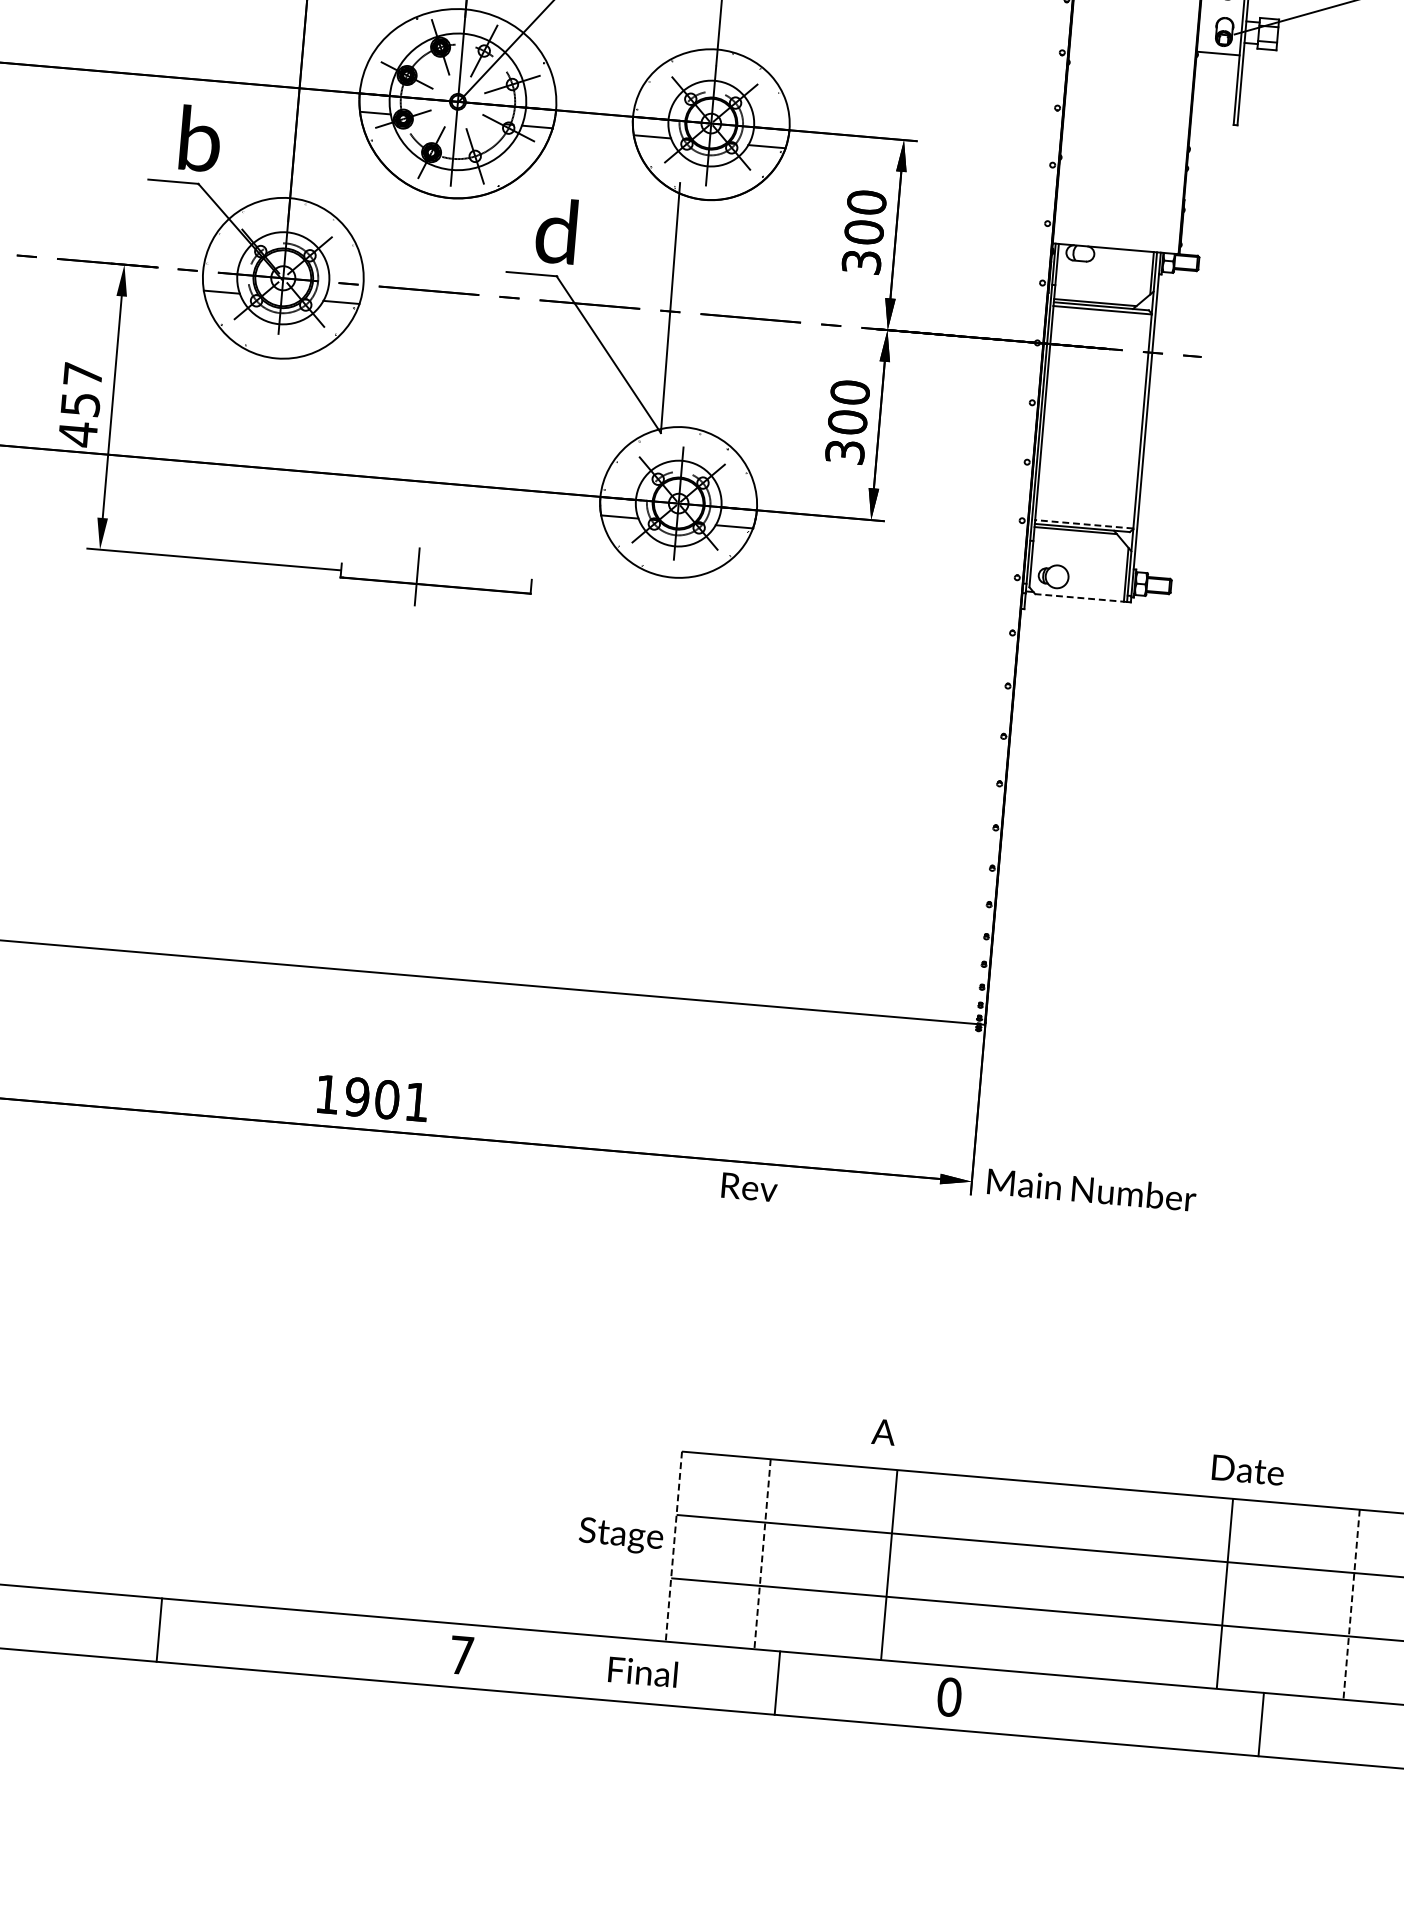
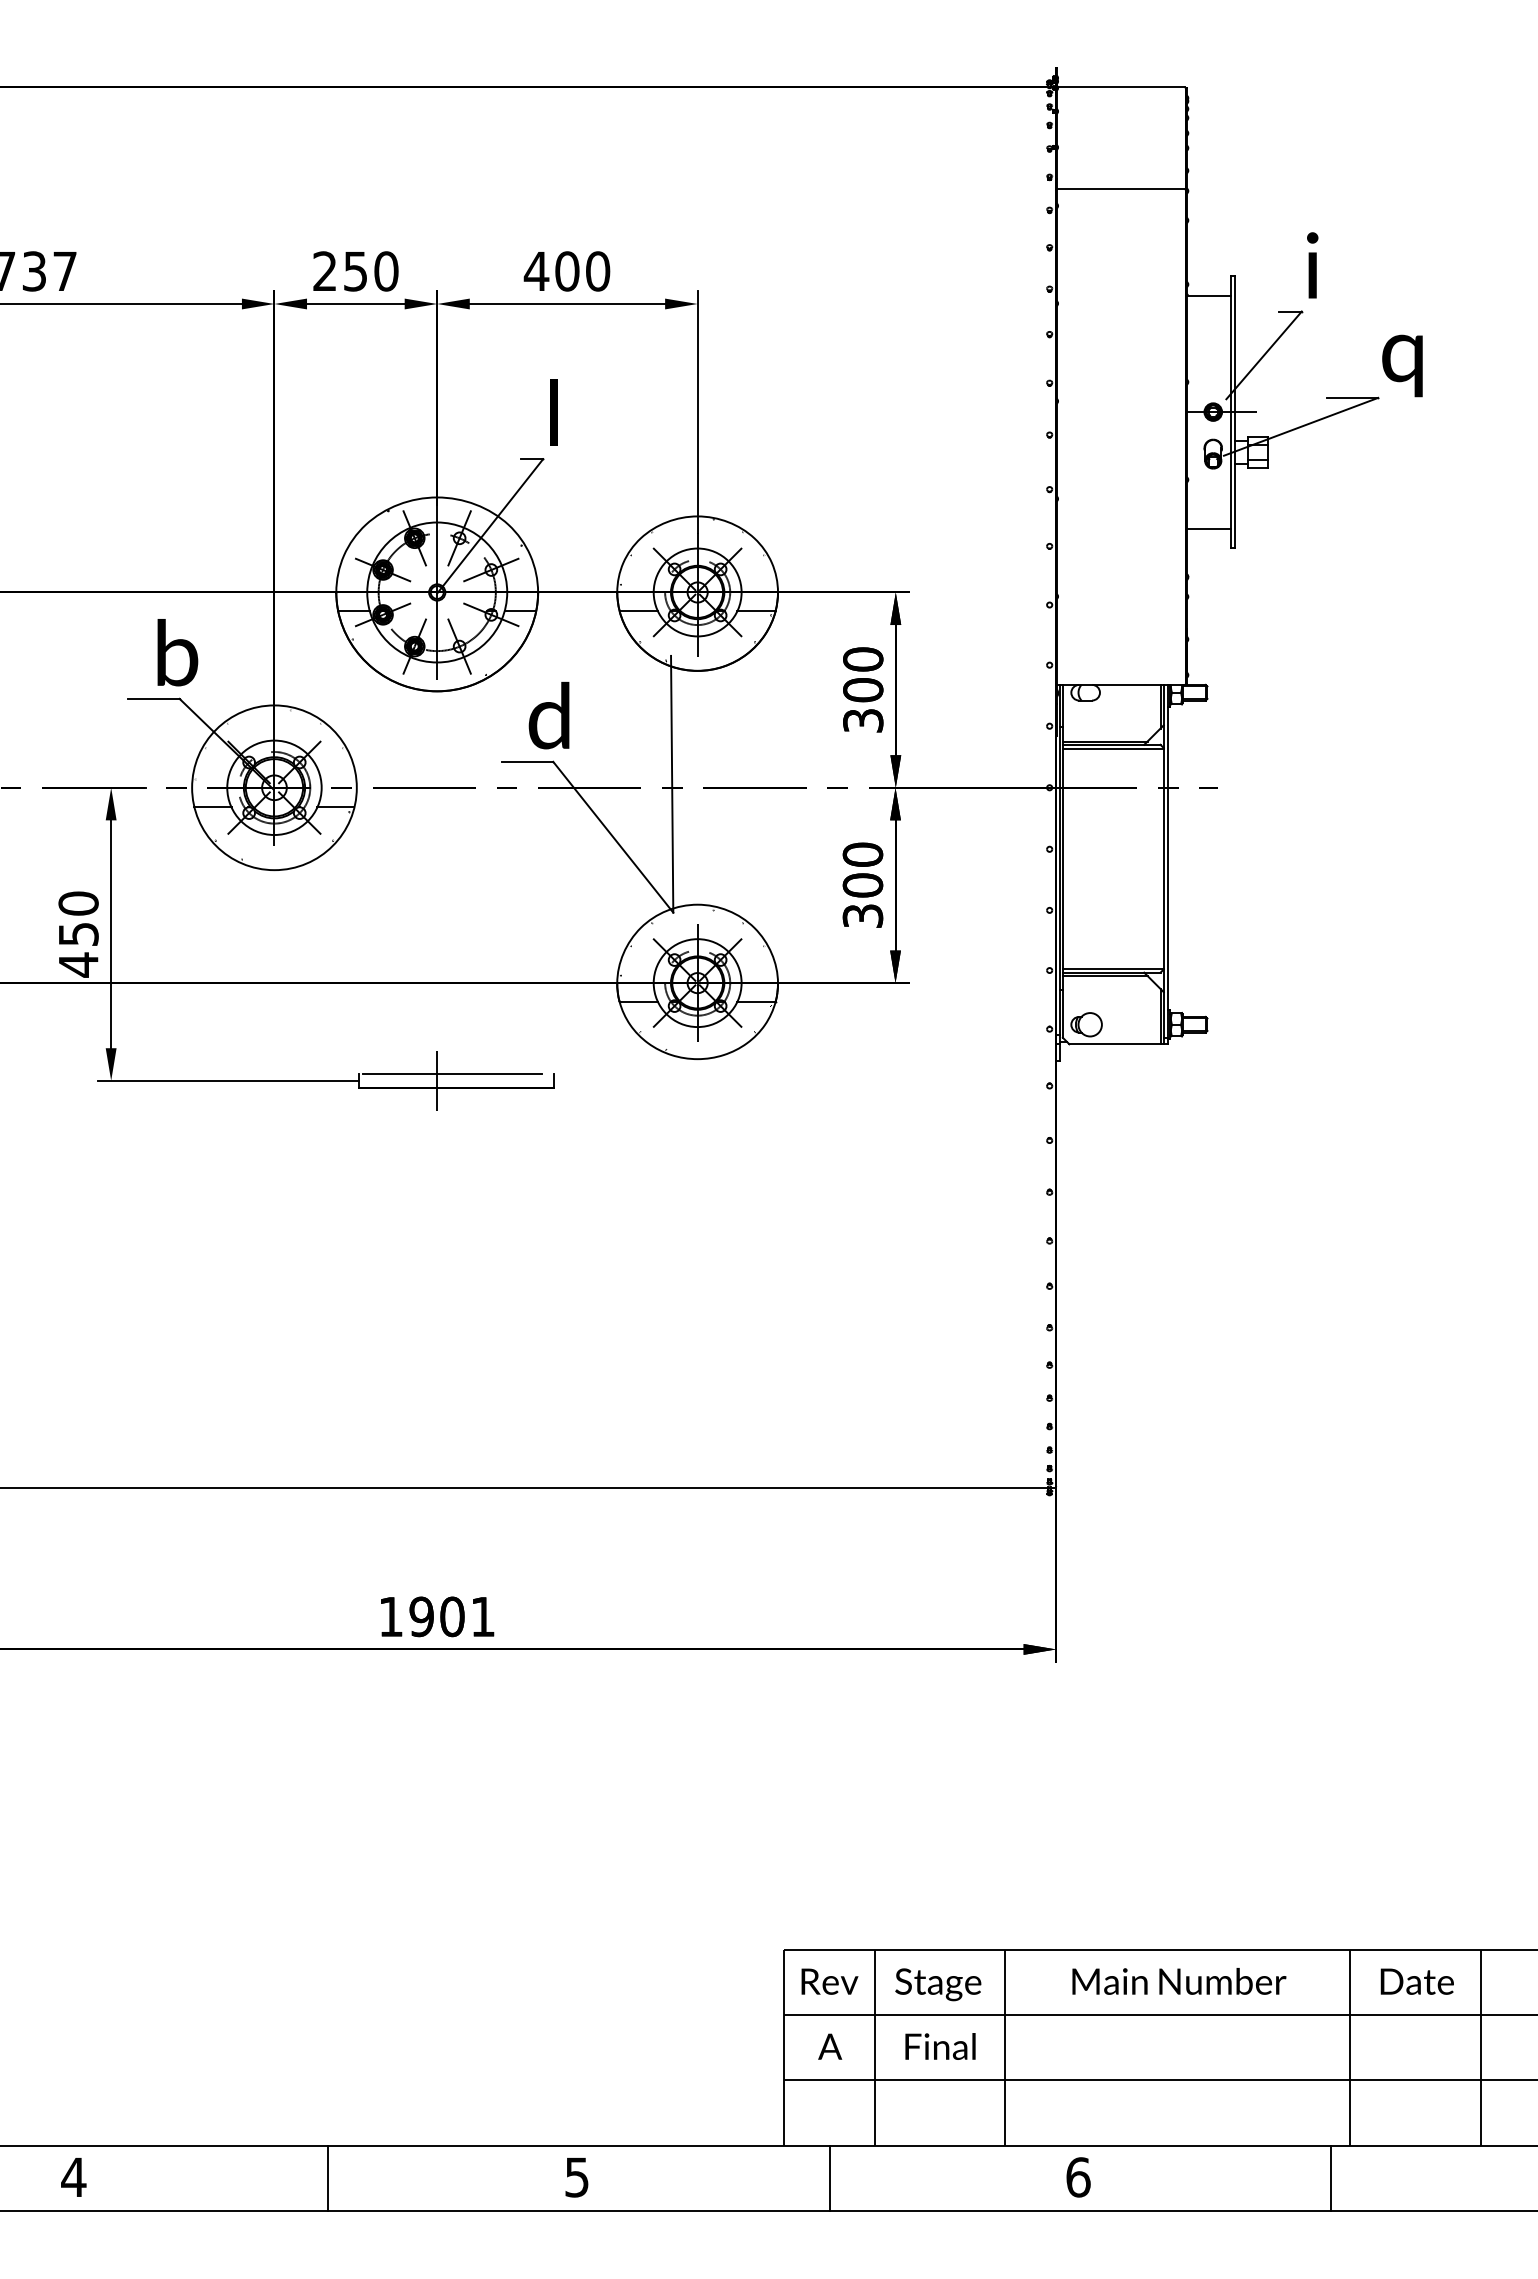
line: (1217, 53) -> (1208, 528), moved
text: (83, 374) -> (78, 903), 457 -> 450
line: (1083, 523) -> (1112, 968), dashed -> solid
line: (431, 571) -> (451, 1073), added
line: (1081, 598) -> (1116, 1044), dashed -> solid
text: (749, 1187) -> (829, 1981), moved
text: (1092, 1190) -> (1179, 1981), moved
text: (884, 1431) -> (830, 2046), moved
text: (1247, 1469) -> (1416, 1981), moved
text: (621, 1535) -> (938, 1984), moved
line: (674, 1546) -> (784, 2047), dashed -> solid
line: (762, 1553) -> (875, 2047), dashed -> solid
line: (1351, 1604) -> (1480, 2047), dashed -> solid
line: (159, 1629) -> (328, 2177), moved
text: (461, 1655) -> (576, 2177), 7 -> 5
text: (643, 1672) -> (940, 2046), moved
line: (777, 1682) -> (829, 2177), moved
text: (949, 1697) -> (1078, 2177), 0 -> 6
line: (1260, 1723) -> (1330, 2177), moved

